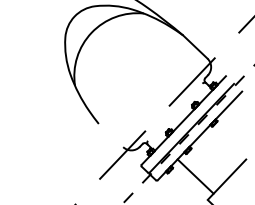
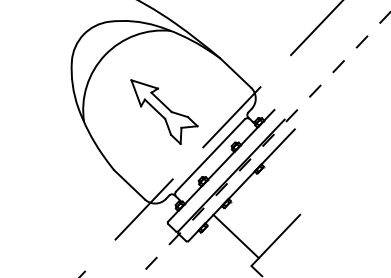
part: (138, 77) -> (164, 111), added
line: (175, 112) -> (210, 155), added
line: (111, 135) -> (129, 184), added

